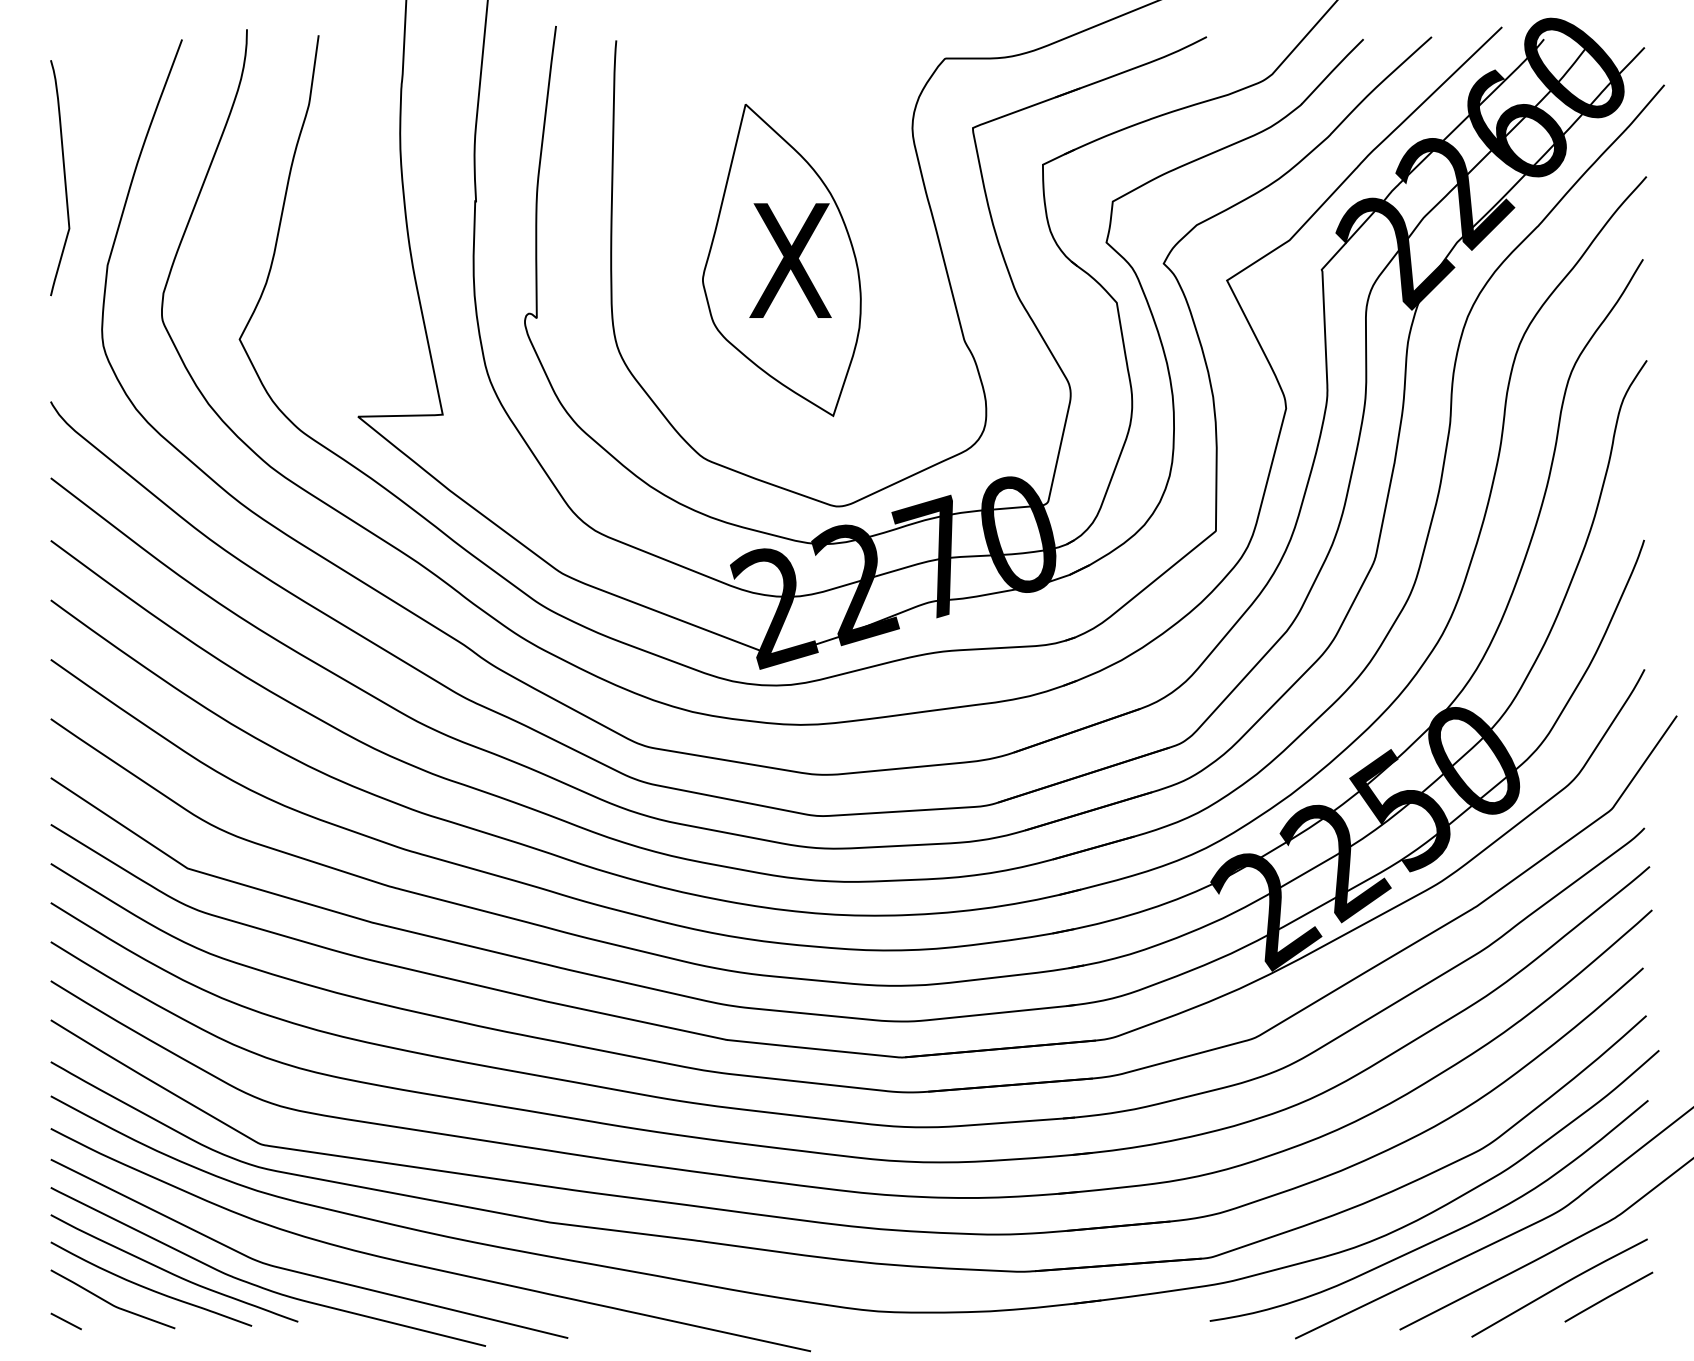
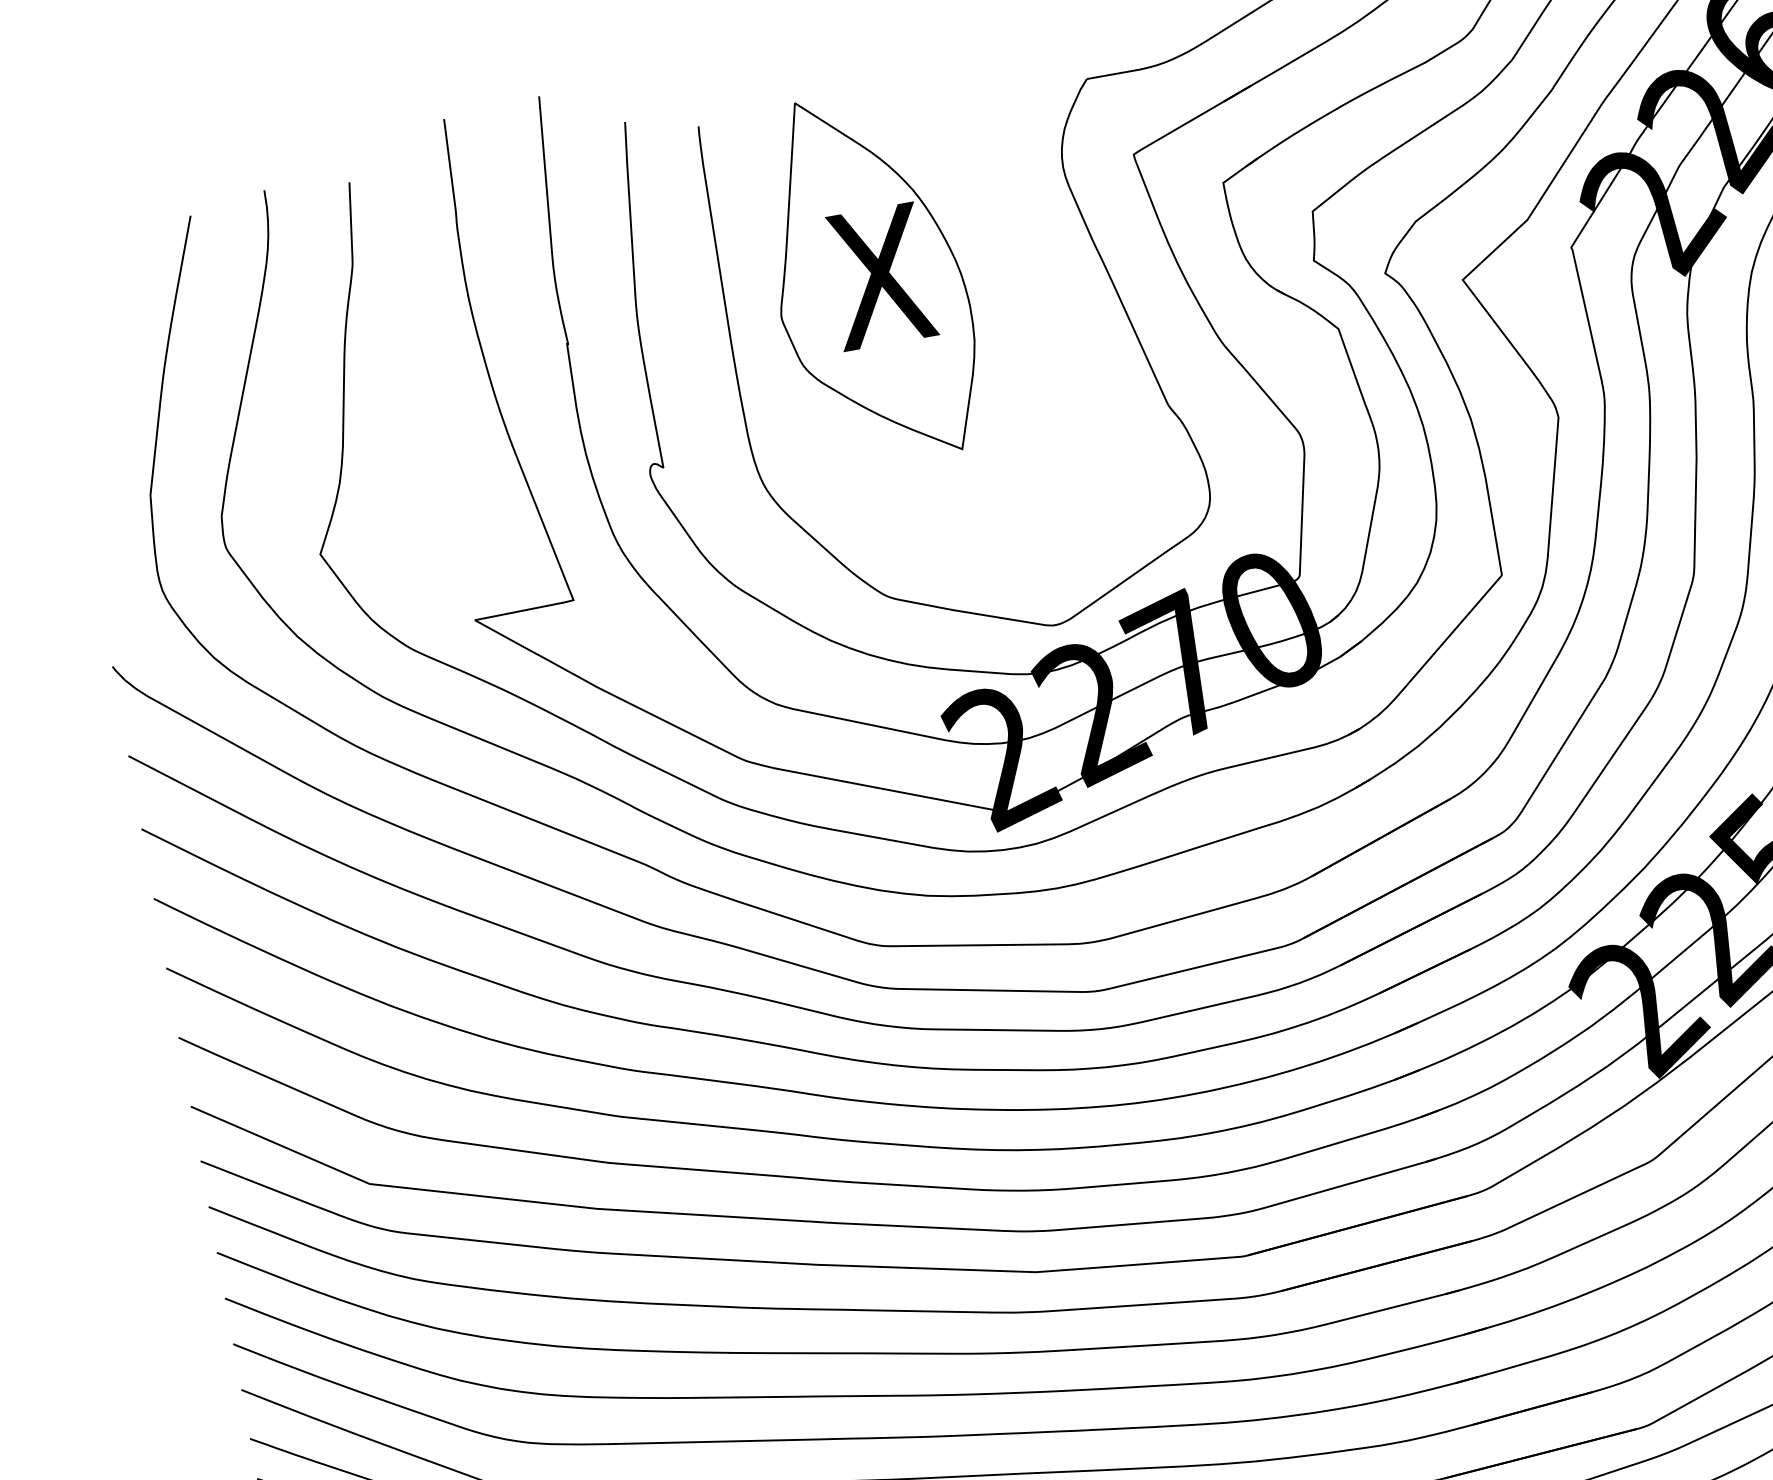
curve: (64, 178) -> (82, 402), removed
part: (781, 260) -> (869, 278), moved

